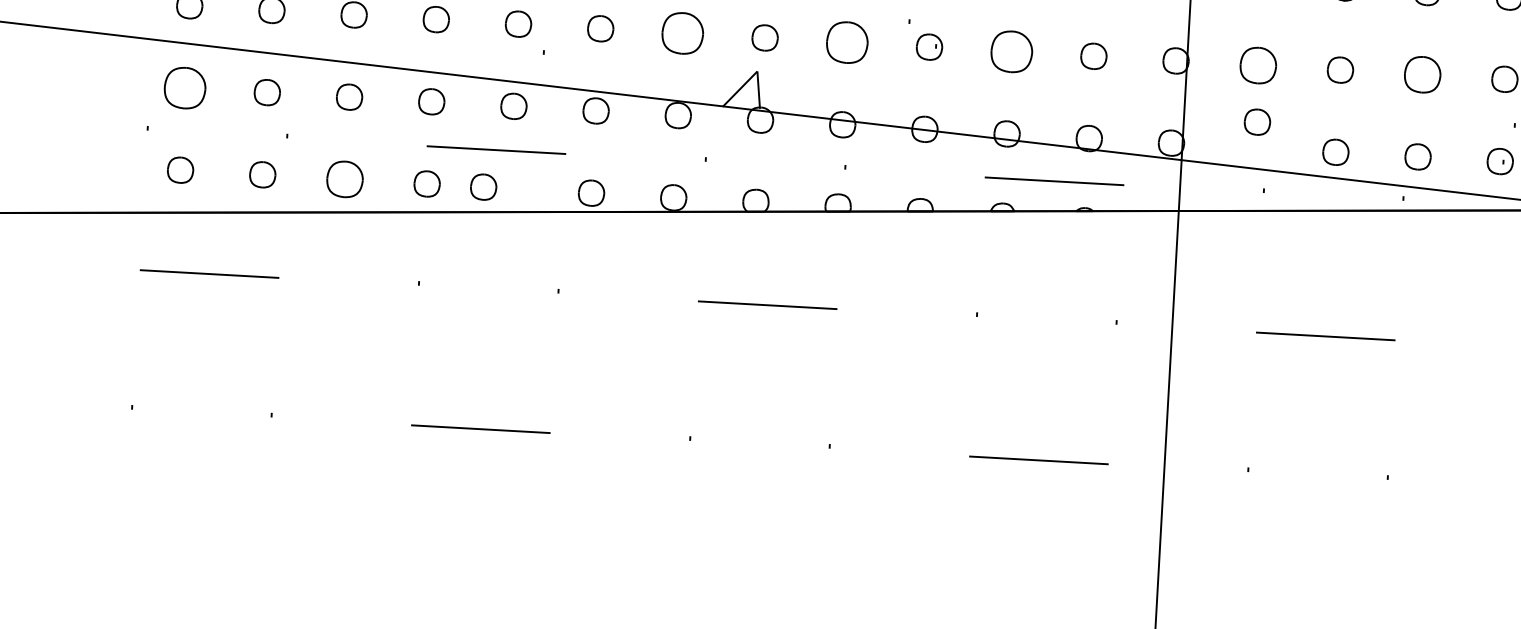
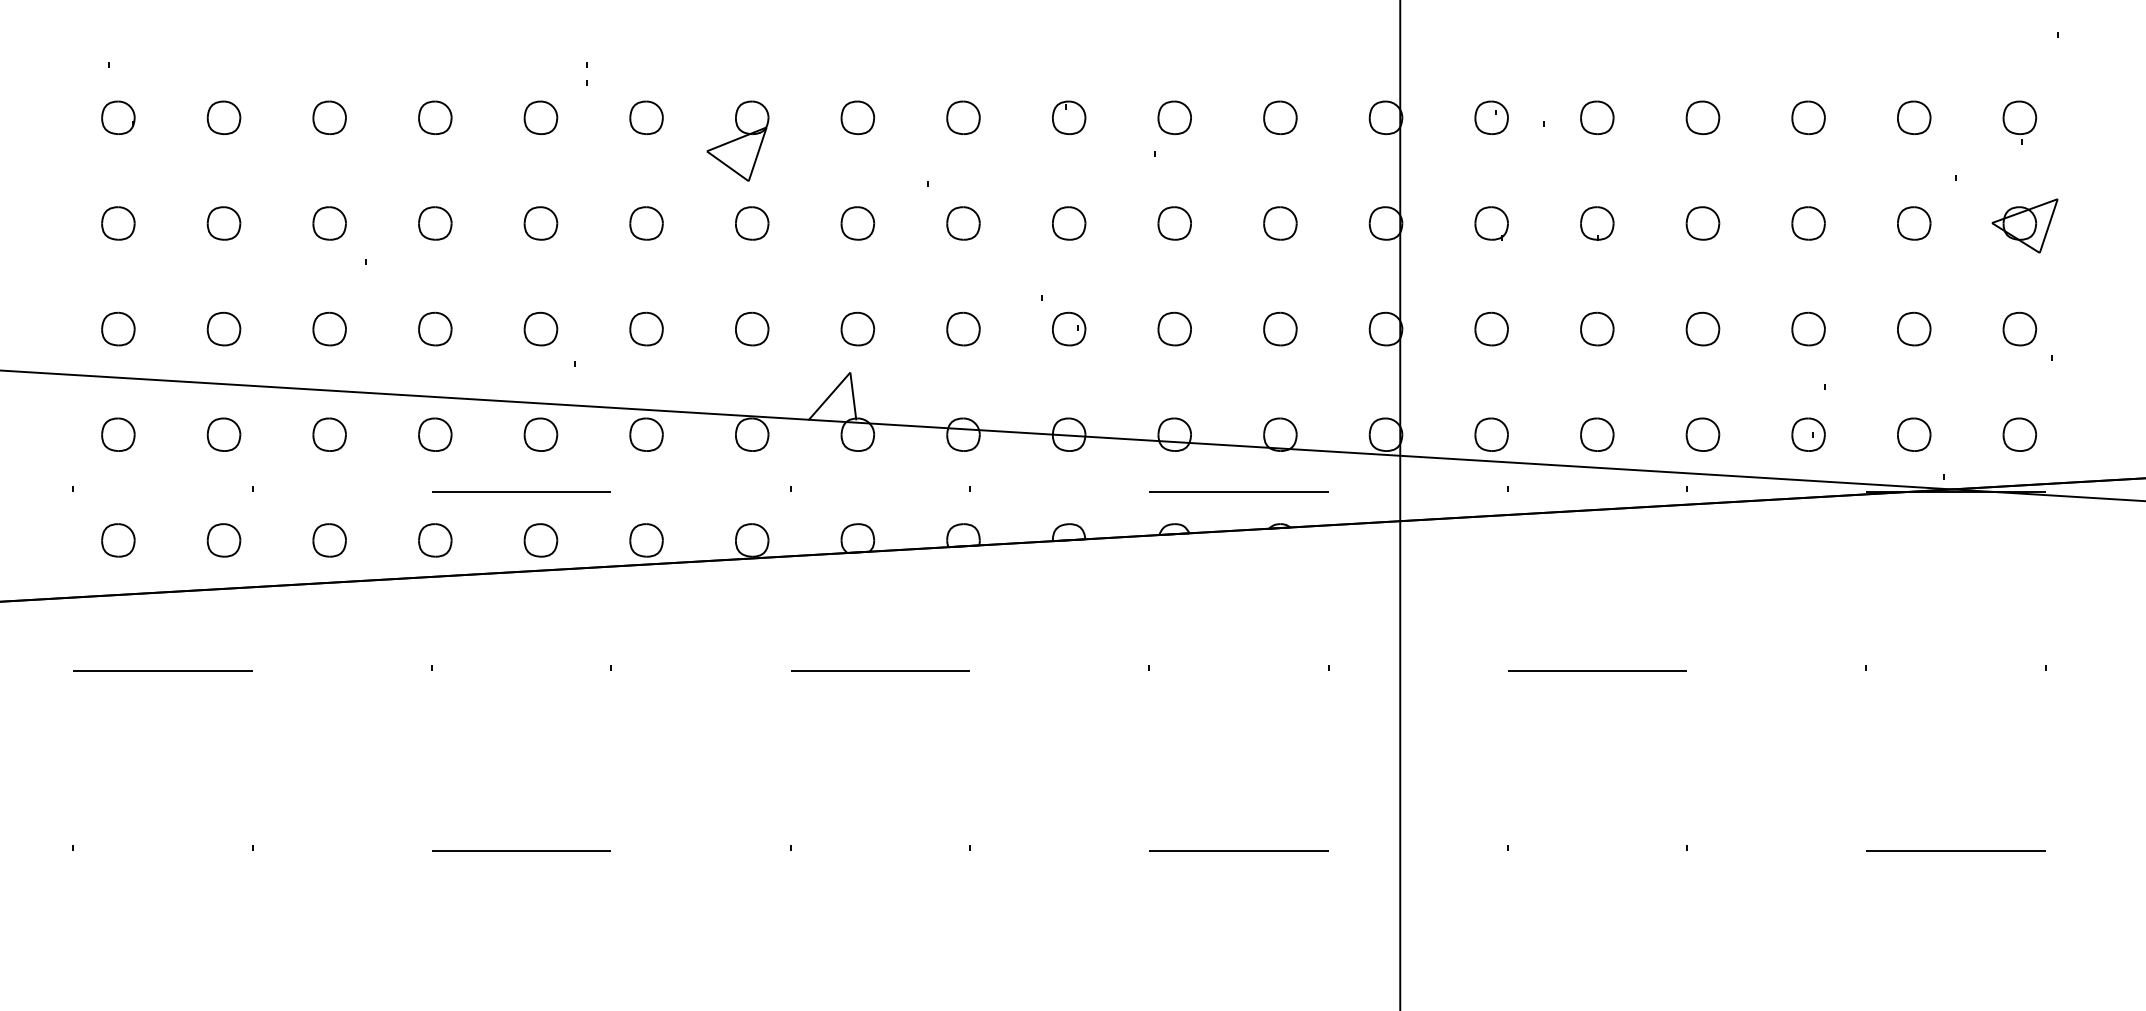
part: (683, 32) -> (752, 328), size x0.62
part: (847, 42) -> (963, 328), size x0.62
part: (1011, 51) -> (1174, 328), size x0.62
part: (1258, 65) -> (1491, 328), size x0.71
part: (1422, 74) -> (1702, 328), size x0.71
part: (185, 87) -> (118, 434), size x0.62
part: (1257, 122) -> (1491, 434), moved
part: (344, 179) -> (329, 540), size x0.71
part: (483, 187) -> (540, 540), moved

